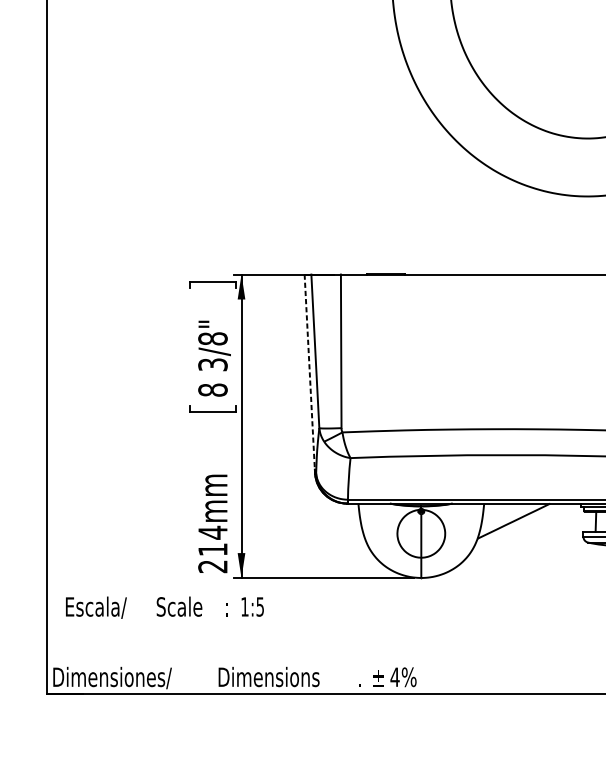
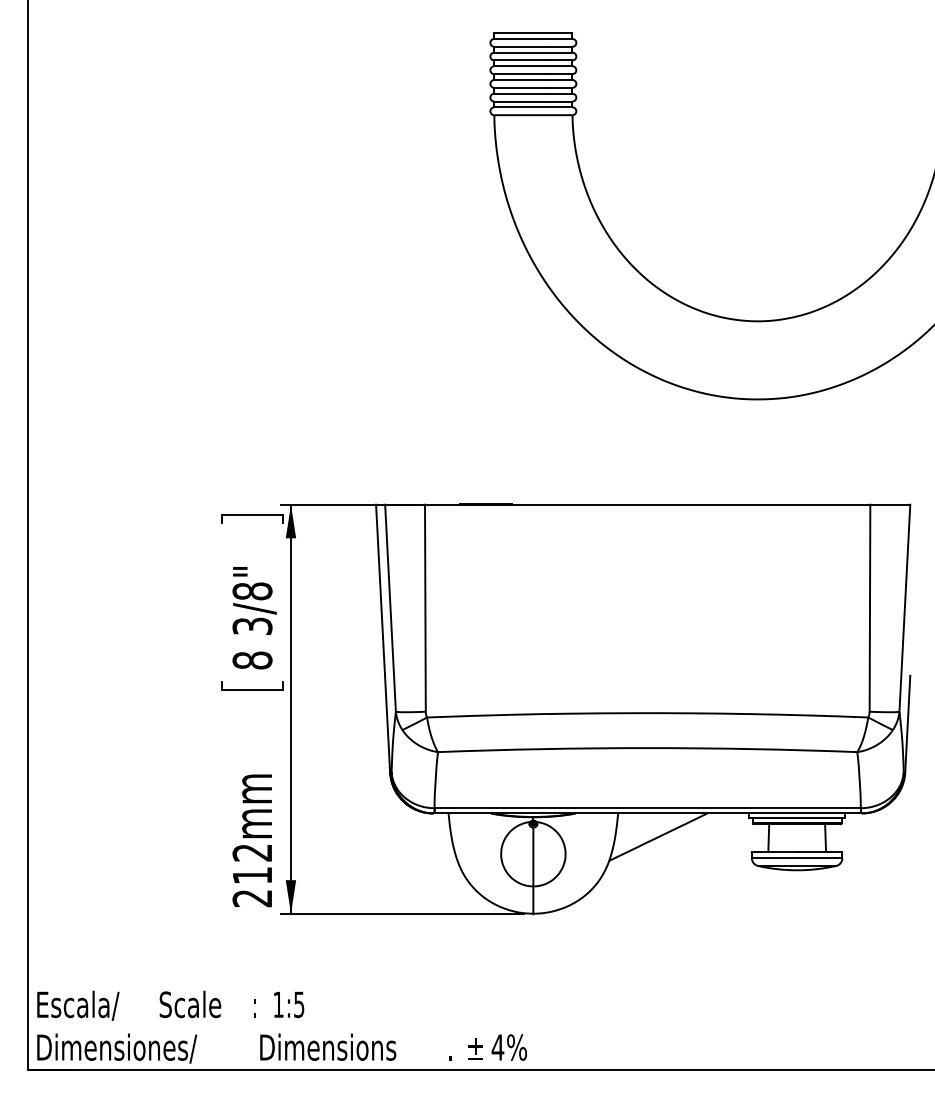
line: (309, 372) -> (382, 636), dashed -> solid
text: (212, 532) -> (251, 852), 214mm -> 212mm
text: (164, 607) -> (170, 1005), moved

